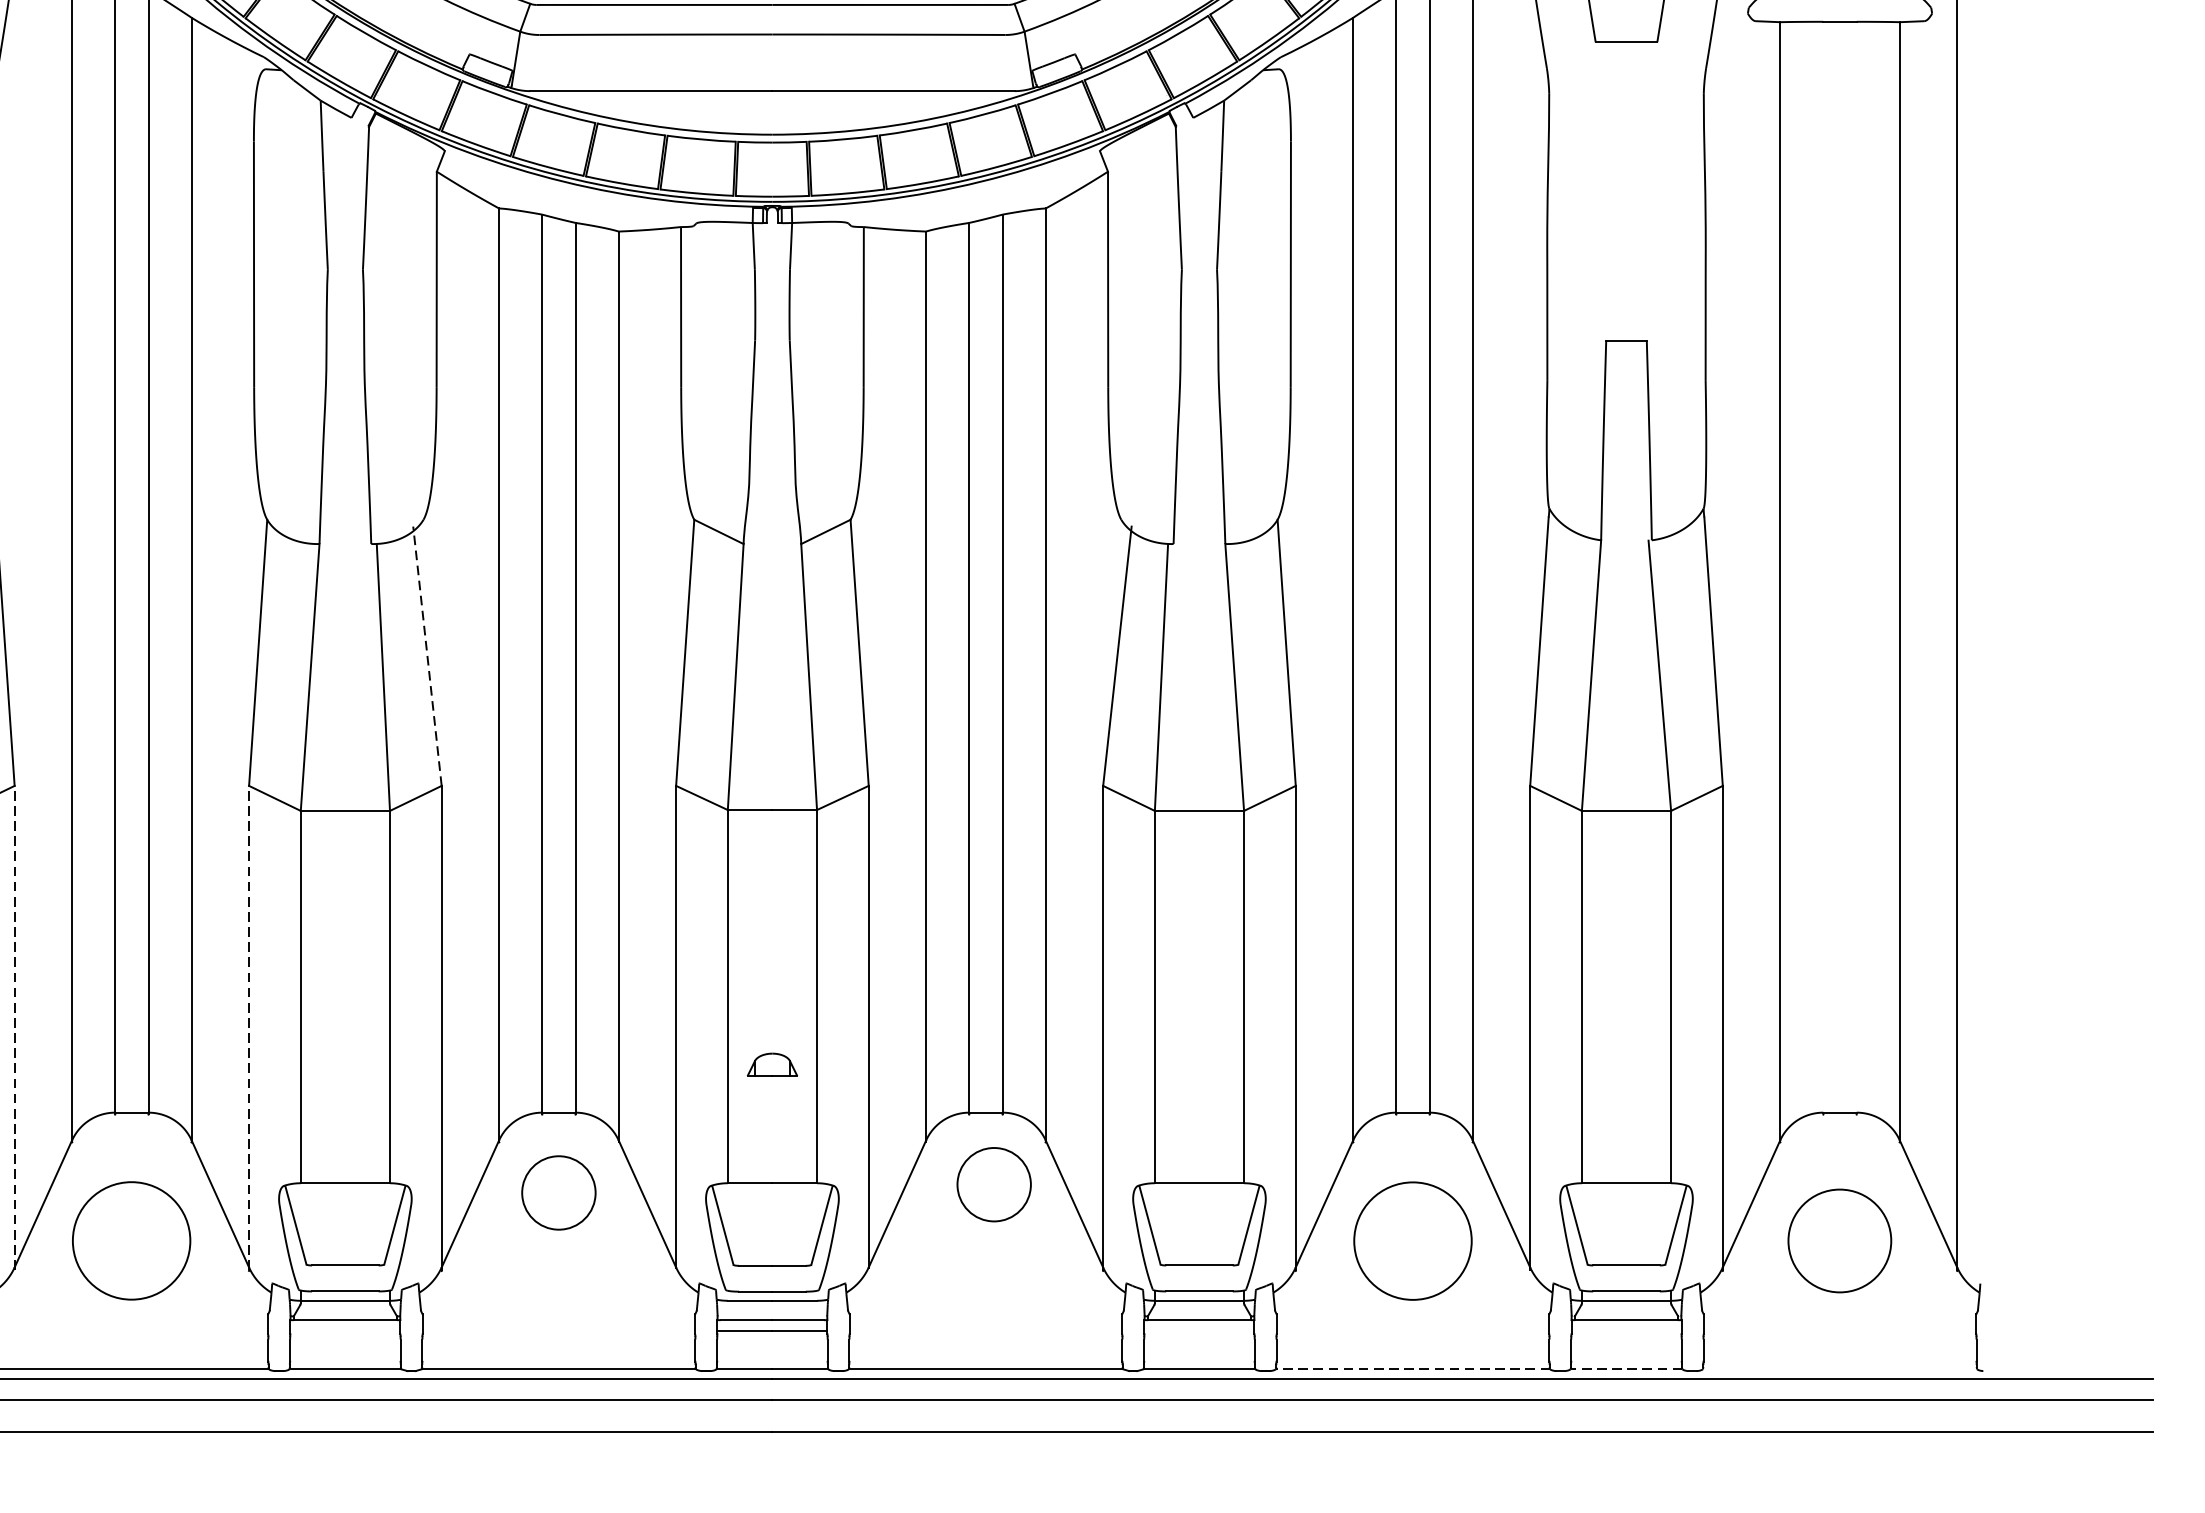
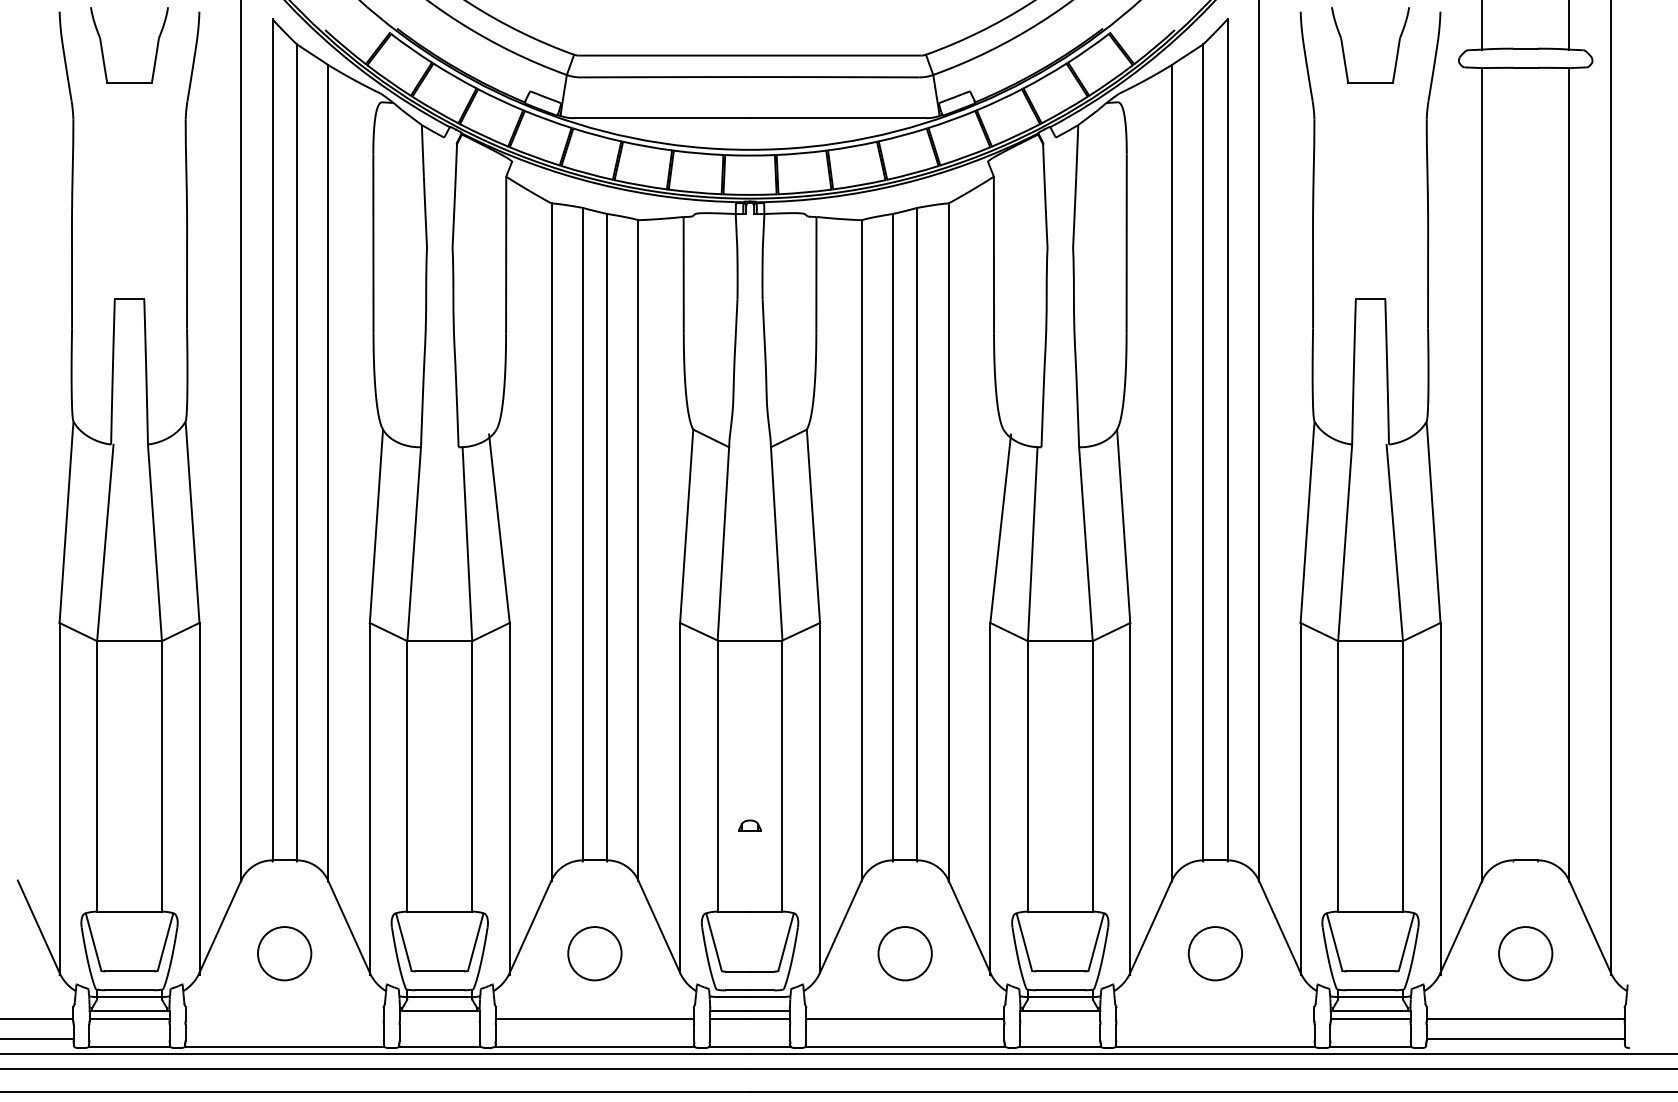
line: (427, 655) -> (499, 528), dashed -> solid
line: (14, 1027) -> (199, 798), dashed -> solid
line: (248, 1027) -> (369, 798), dashed -> solid
part: (771, 1064) -> (749, 825), size x0.62
circle: (993, 1184) -> (904, 953), moved
circle: (558, 1192) -> (594, 953), moved
circle: (131, 1240) -> (284, 953), size x0.62
circle: (1413, 1240) -> (1215, 953), size x0.62
circle: (1839, 1240) -> (1525, 953), size x0.71
line: (558, 1330) -> (594, 1018), added
line: (986, 1330) -> (905, 1018), added
line: (1626, 1330) -> (1370, 1018), added
line: (1839, 1330) -> (1525, 1018), added
line: (1839, 1357) -> (1525, 1038), added
line: (1413, 1368) -> (1215, 1046), dashed -> solid
line: (1626, 1368) -> (1370, 1046), dashed -> solid

